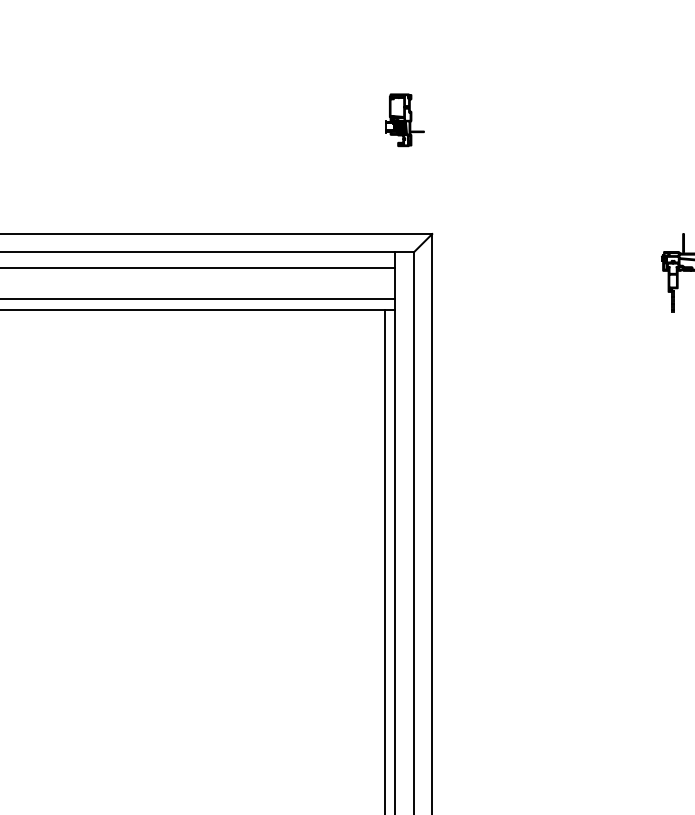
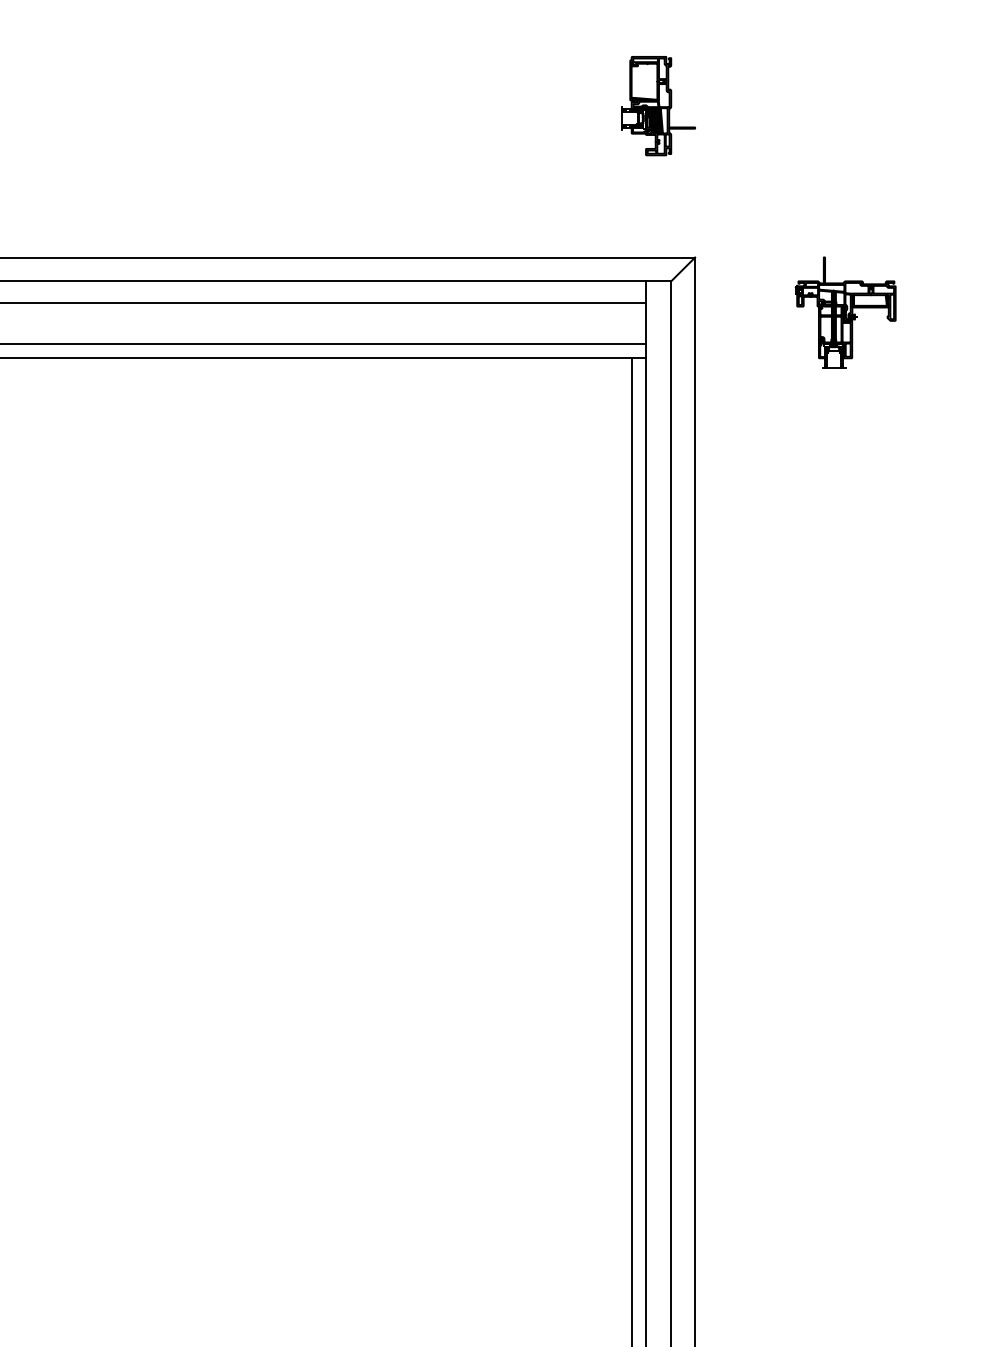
part: (404, 120) -> (658, 106), size x1.43
part: (545, 275) -> (845, 312), added

